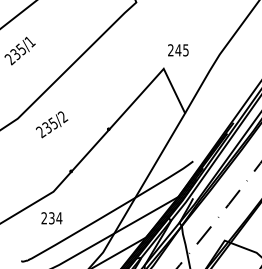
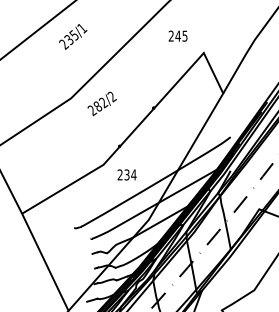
text: (177, 49) -> (177, 35), moved
text: (50, 125) -> (100, 104), 235/2 -> 282/2
text: (51, 217) -> (126, 174), moved

